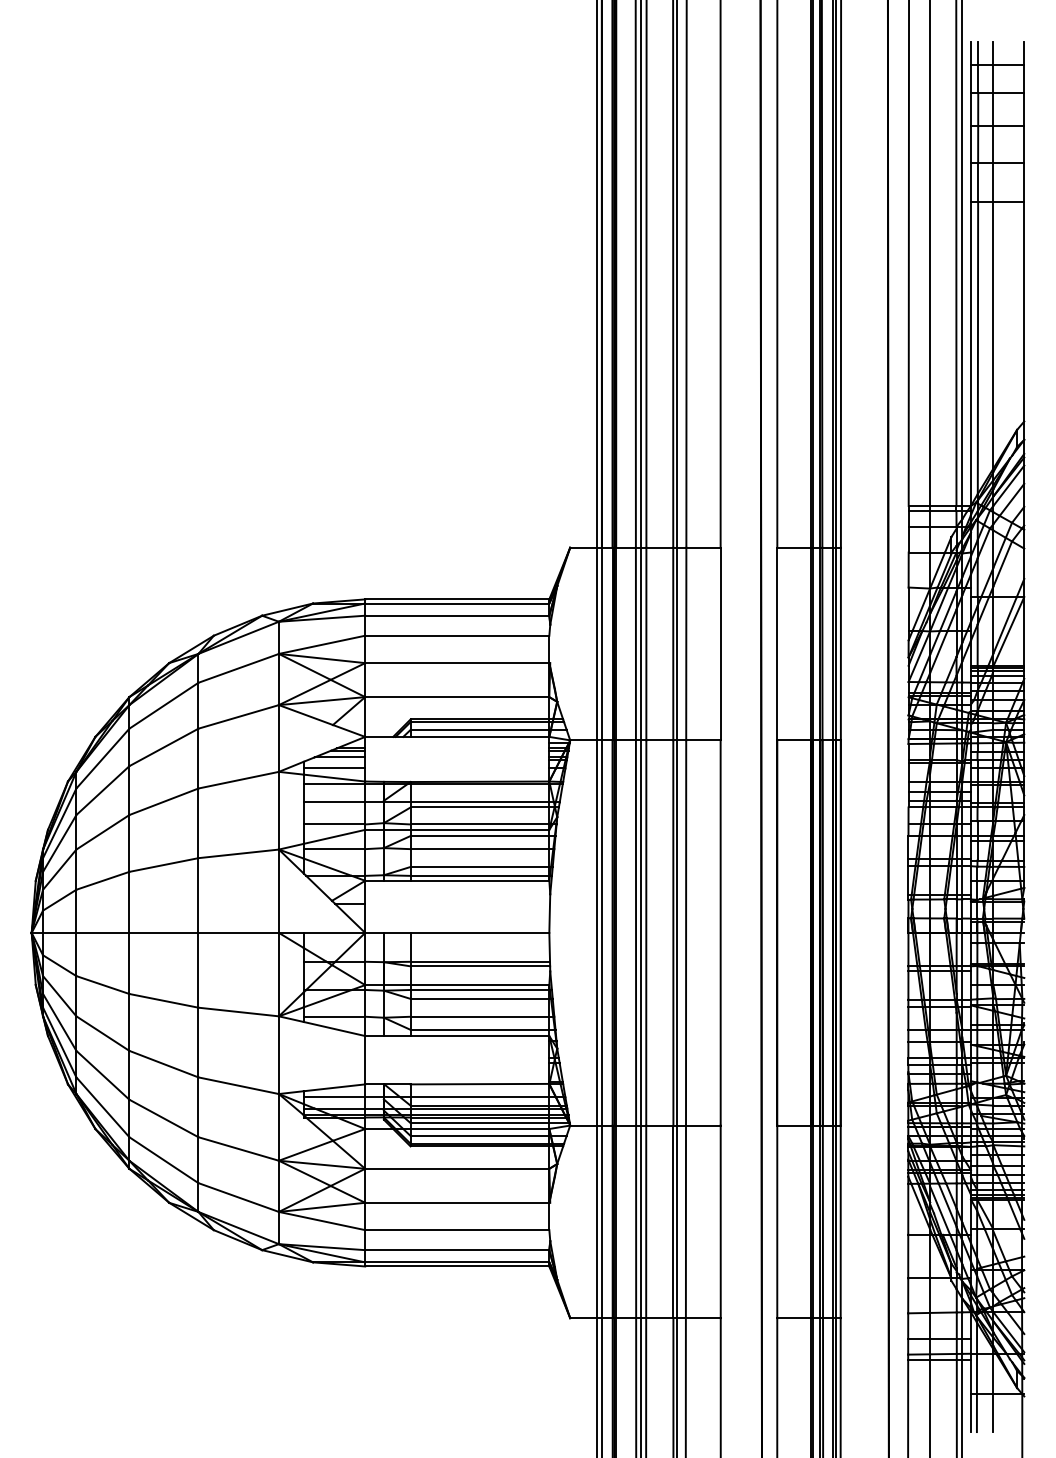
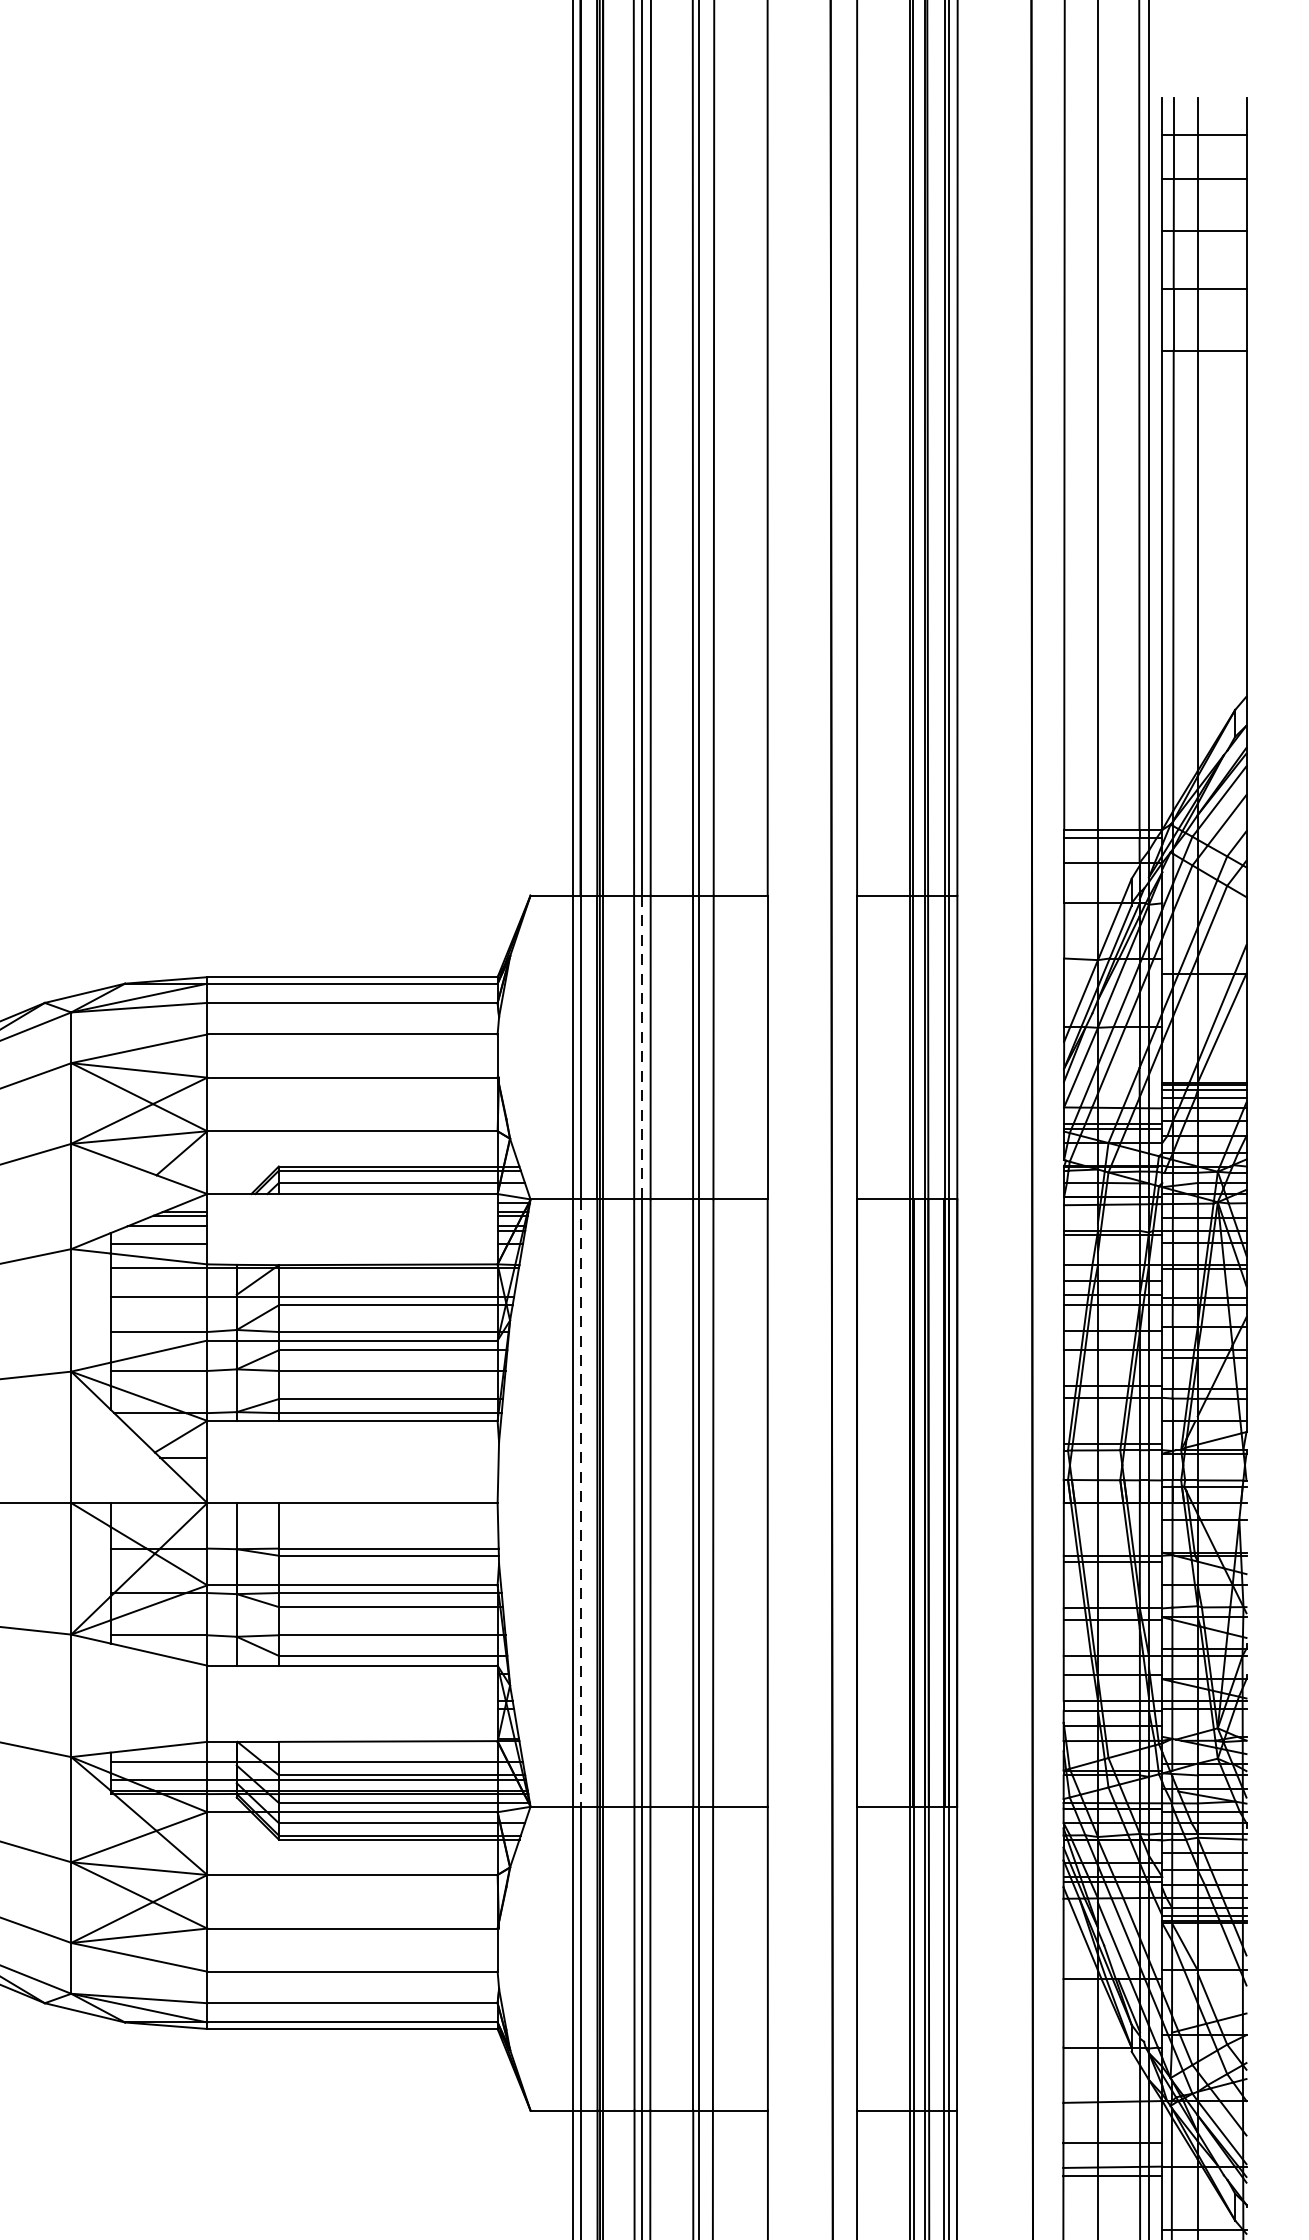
line: (641, 644) -> (642, 1048), solid -> dashed
line: (601, 932) -> (579, 1502), solid -> dashed

